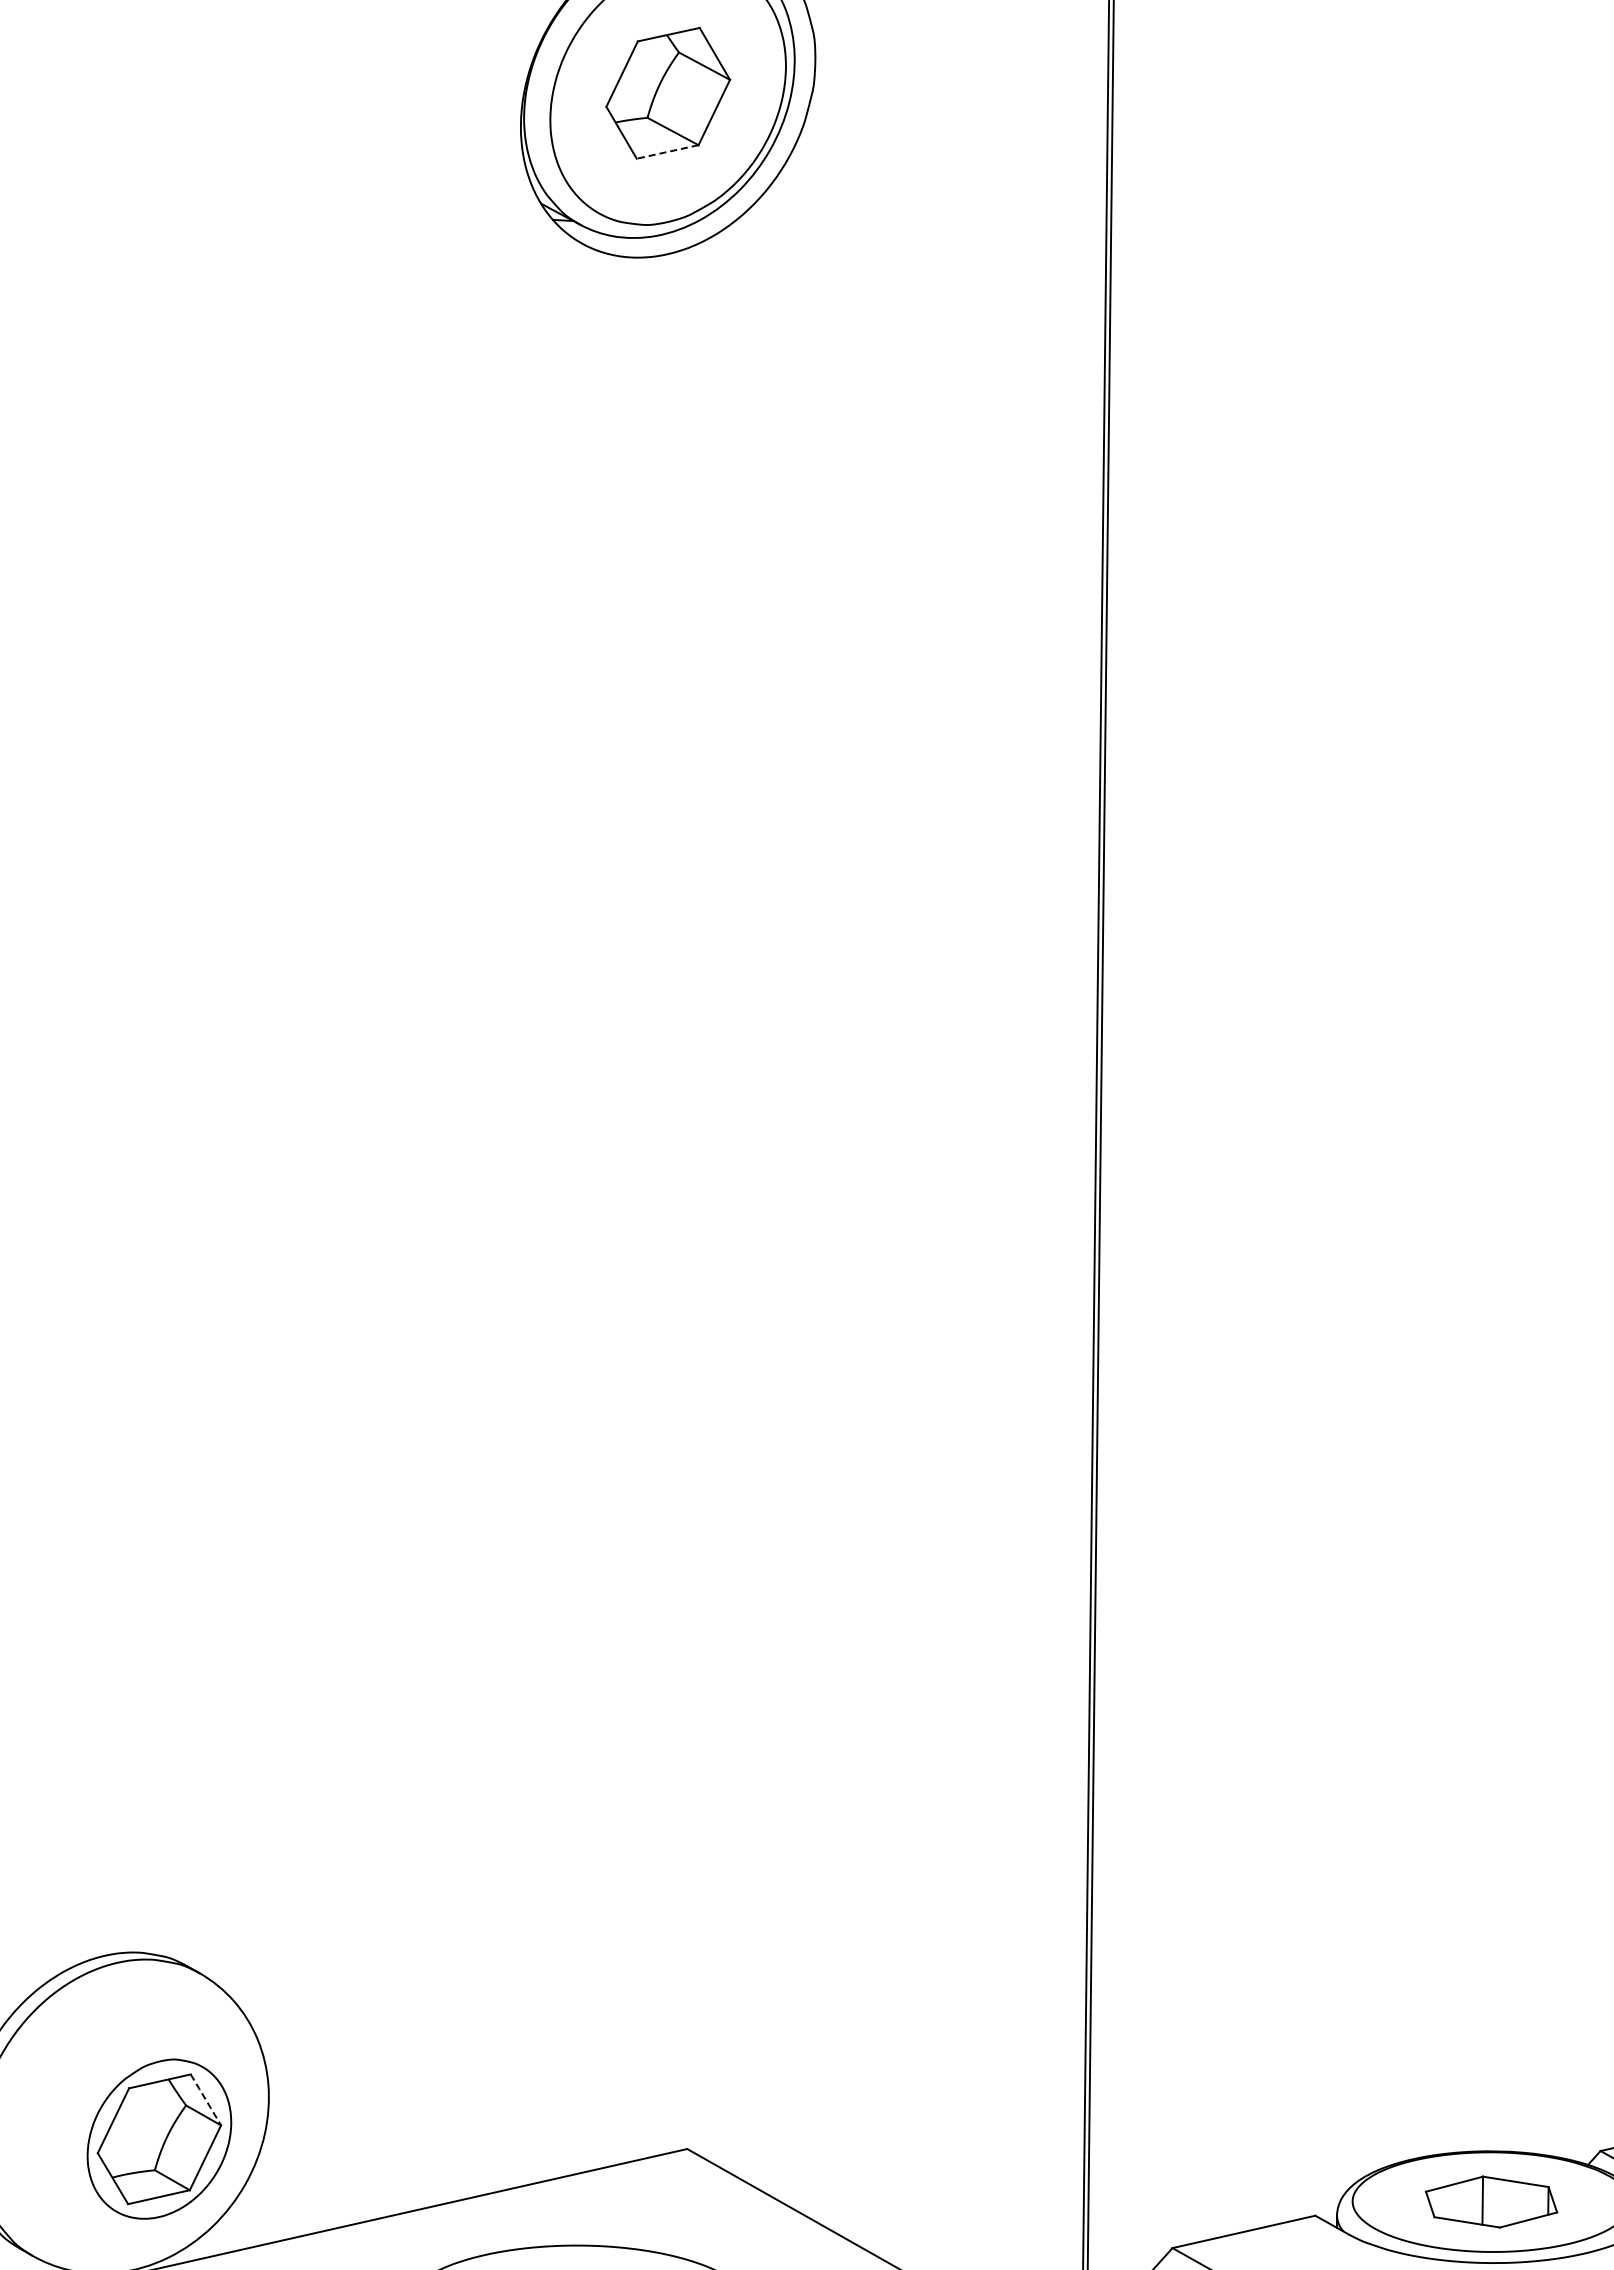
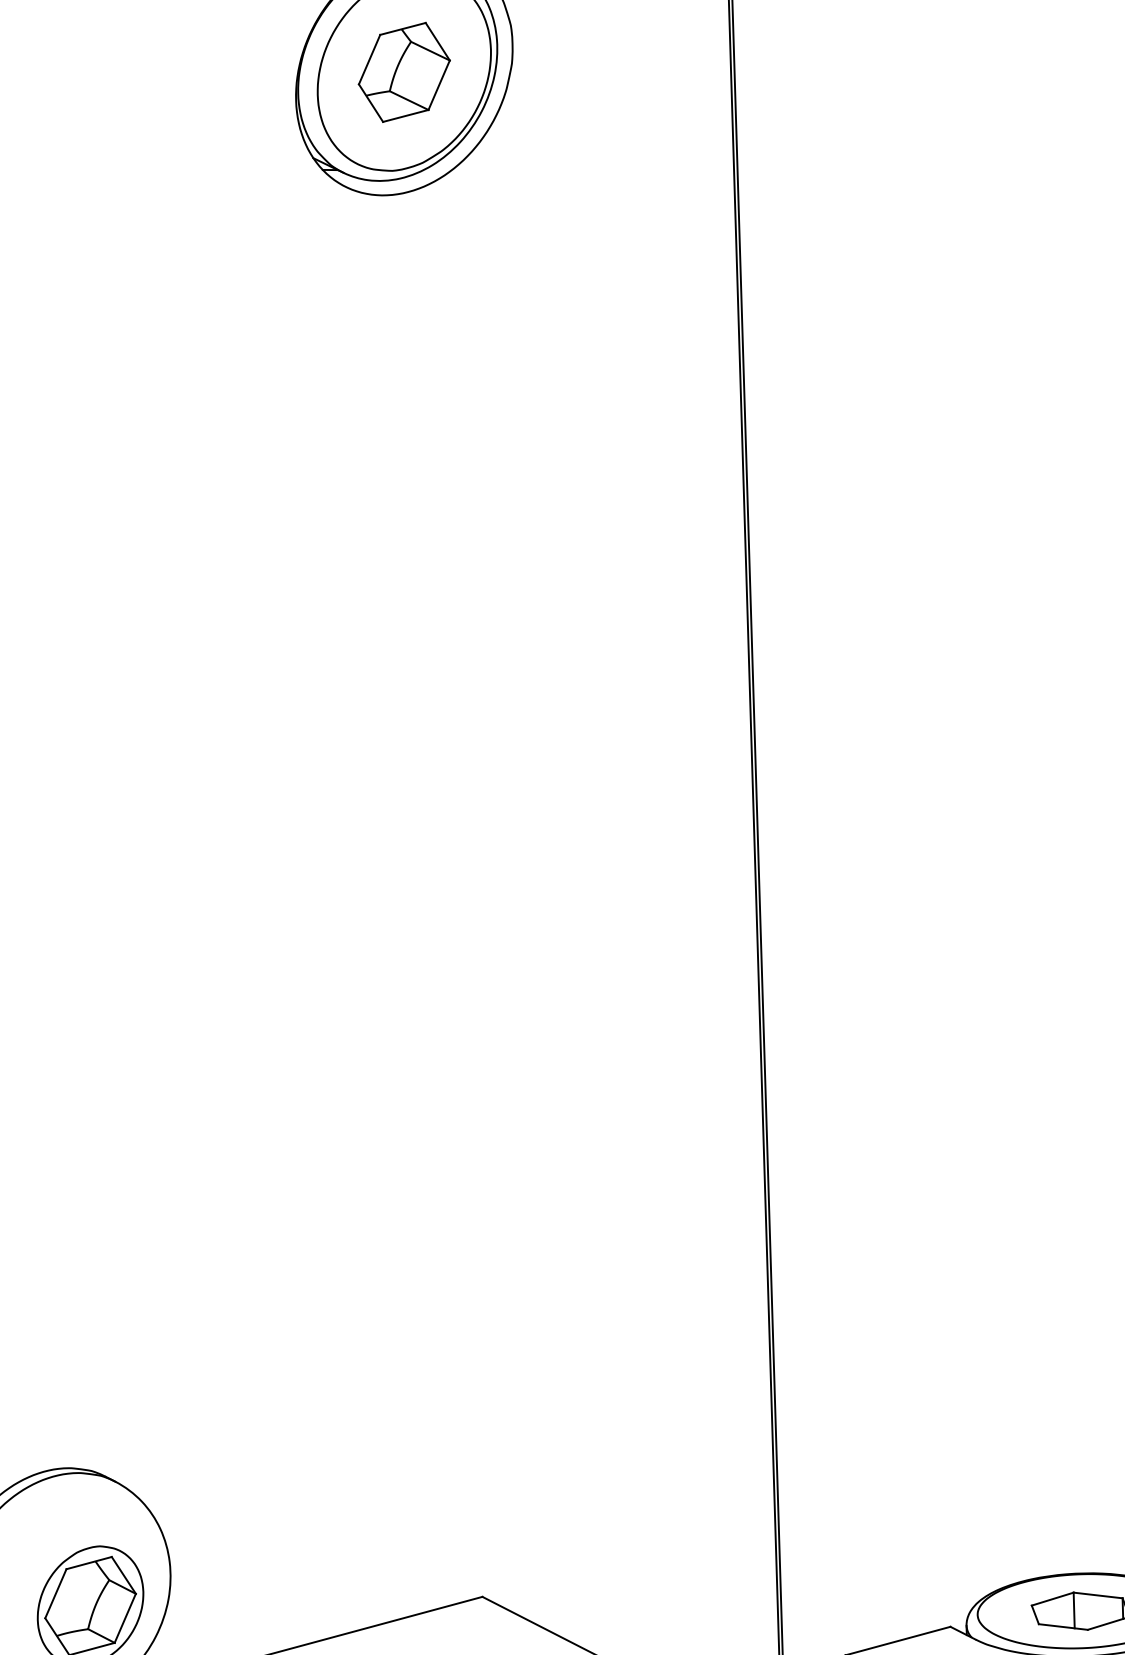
line: (667, 151) -> (405, 115), dashed -> solid
line: (205, 2099) -> (123, 1575), dashed -> solid

